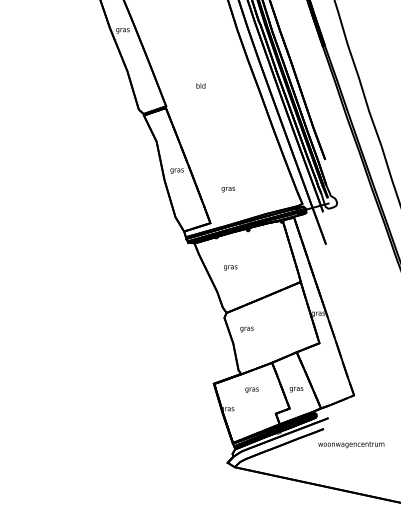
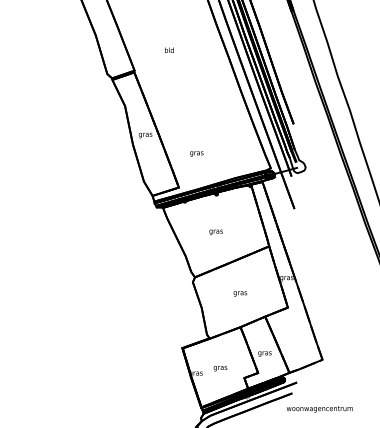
text: (230, 267) -> (215, 231), moved
text: (246, 329) -> (239, 293), moved
text: (251, 389) -> (219, 367), moved

